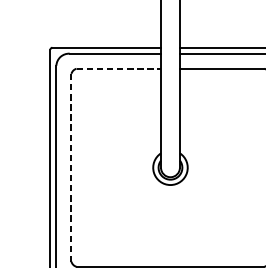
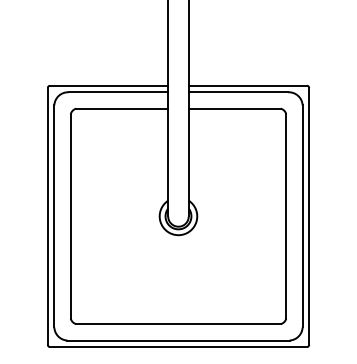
line: (119, 68) -> (122, 108), dashed -> solid
line: (71, 167) -> (70, 216), dashed -> solid

